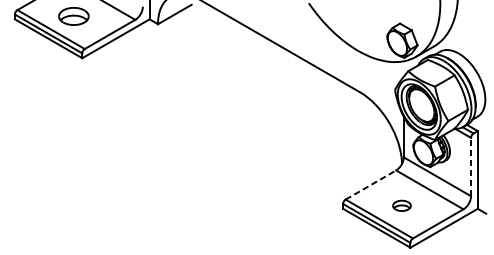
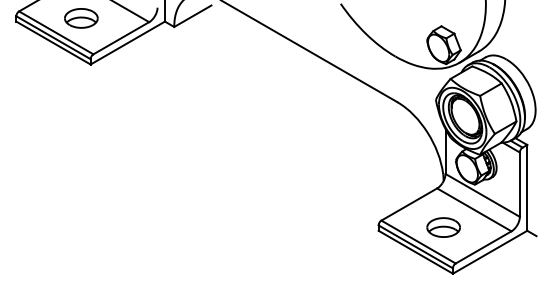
line: (470, 166) -> (519, 184), dashed -> solid
line: (371, 185) -> (409, 204), dashed -> solid
part: (401, 205) -> (443, 227), size x1.67

